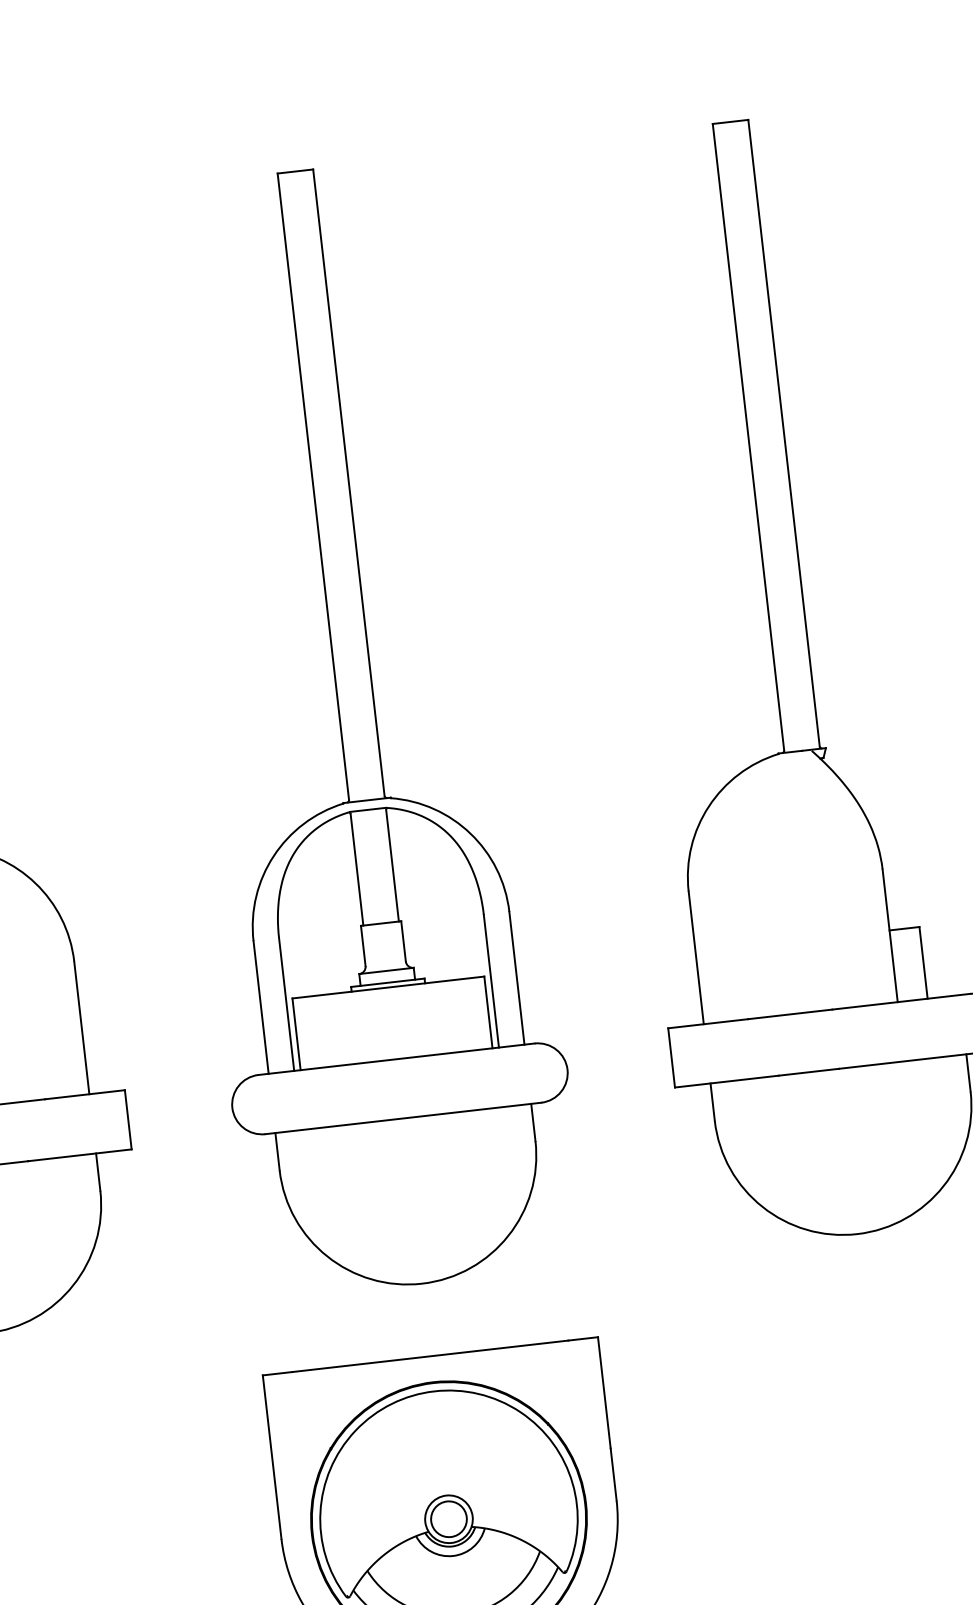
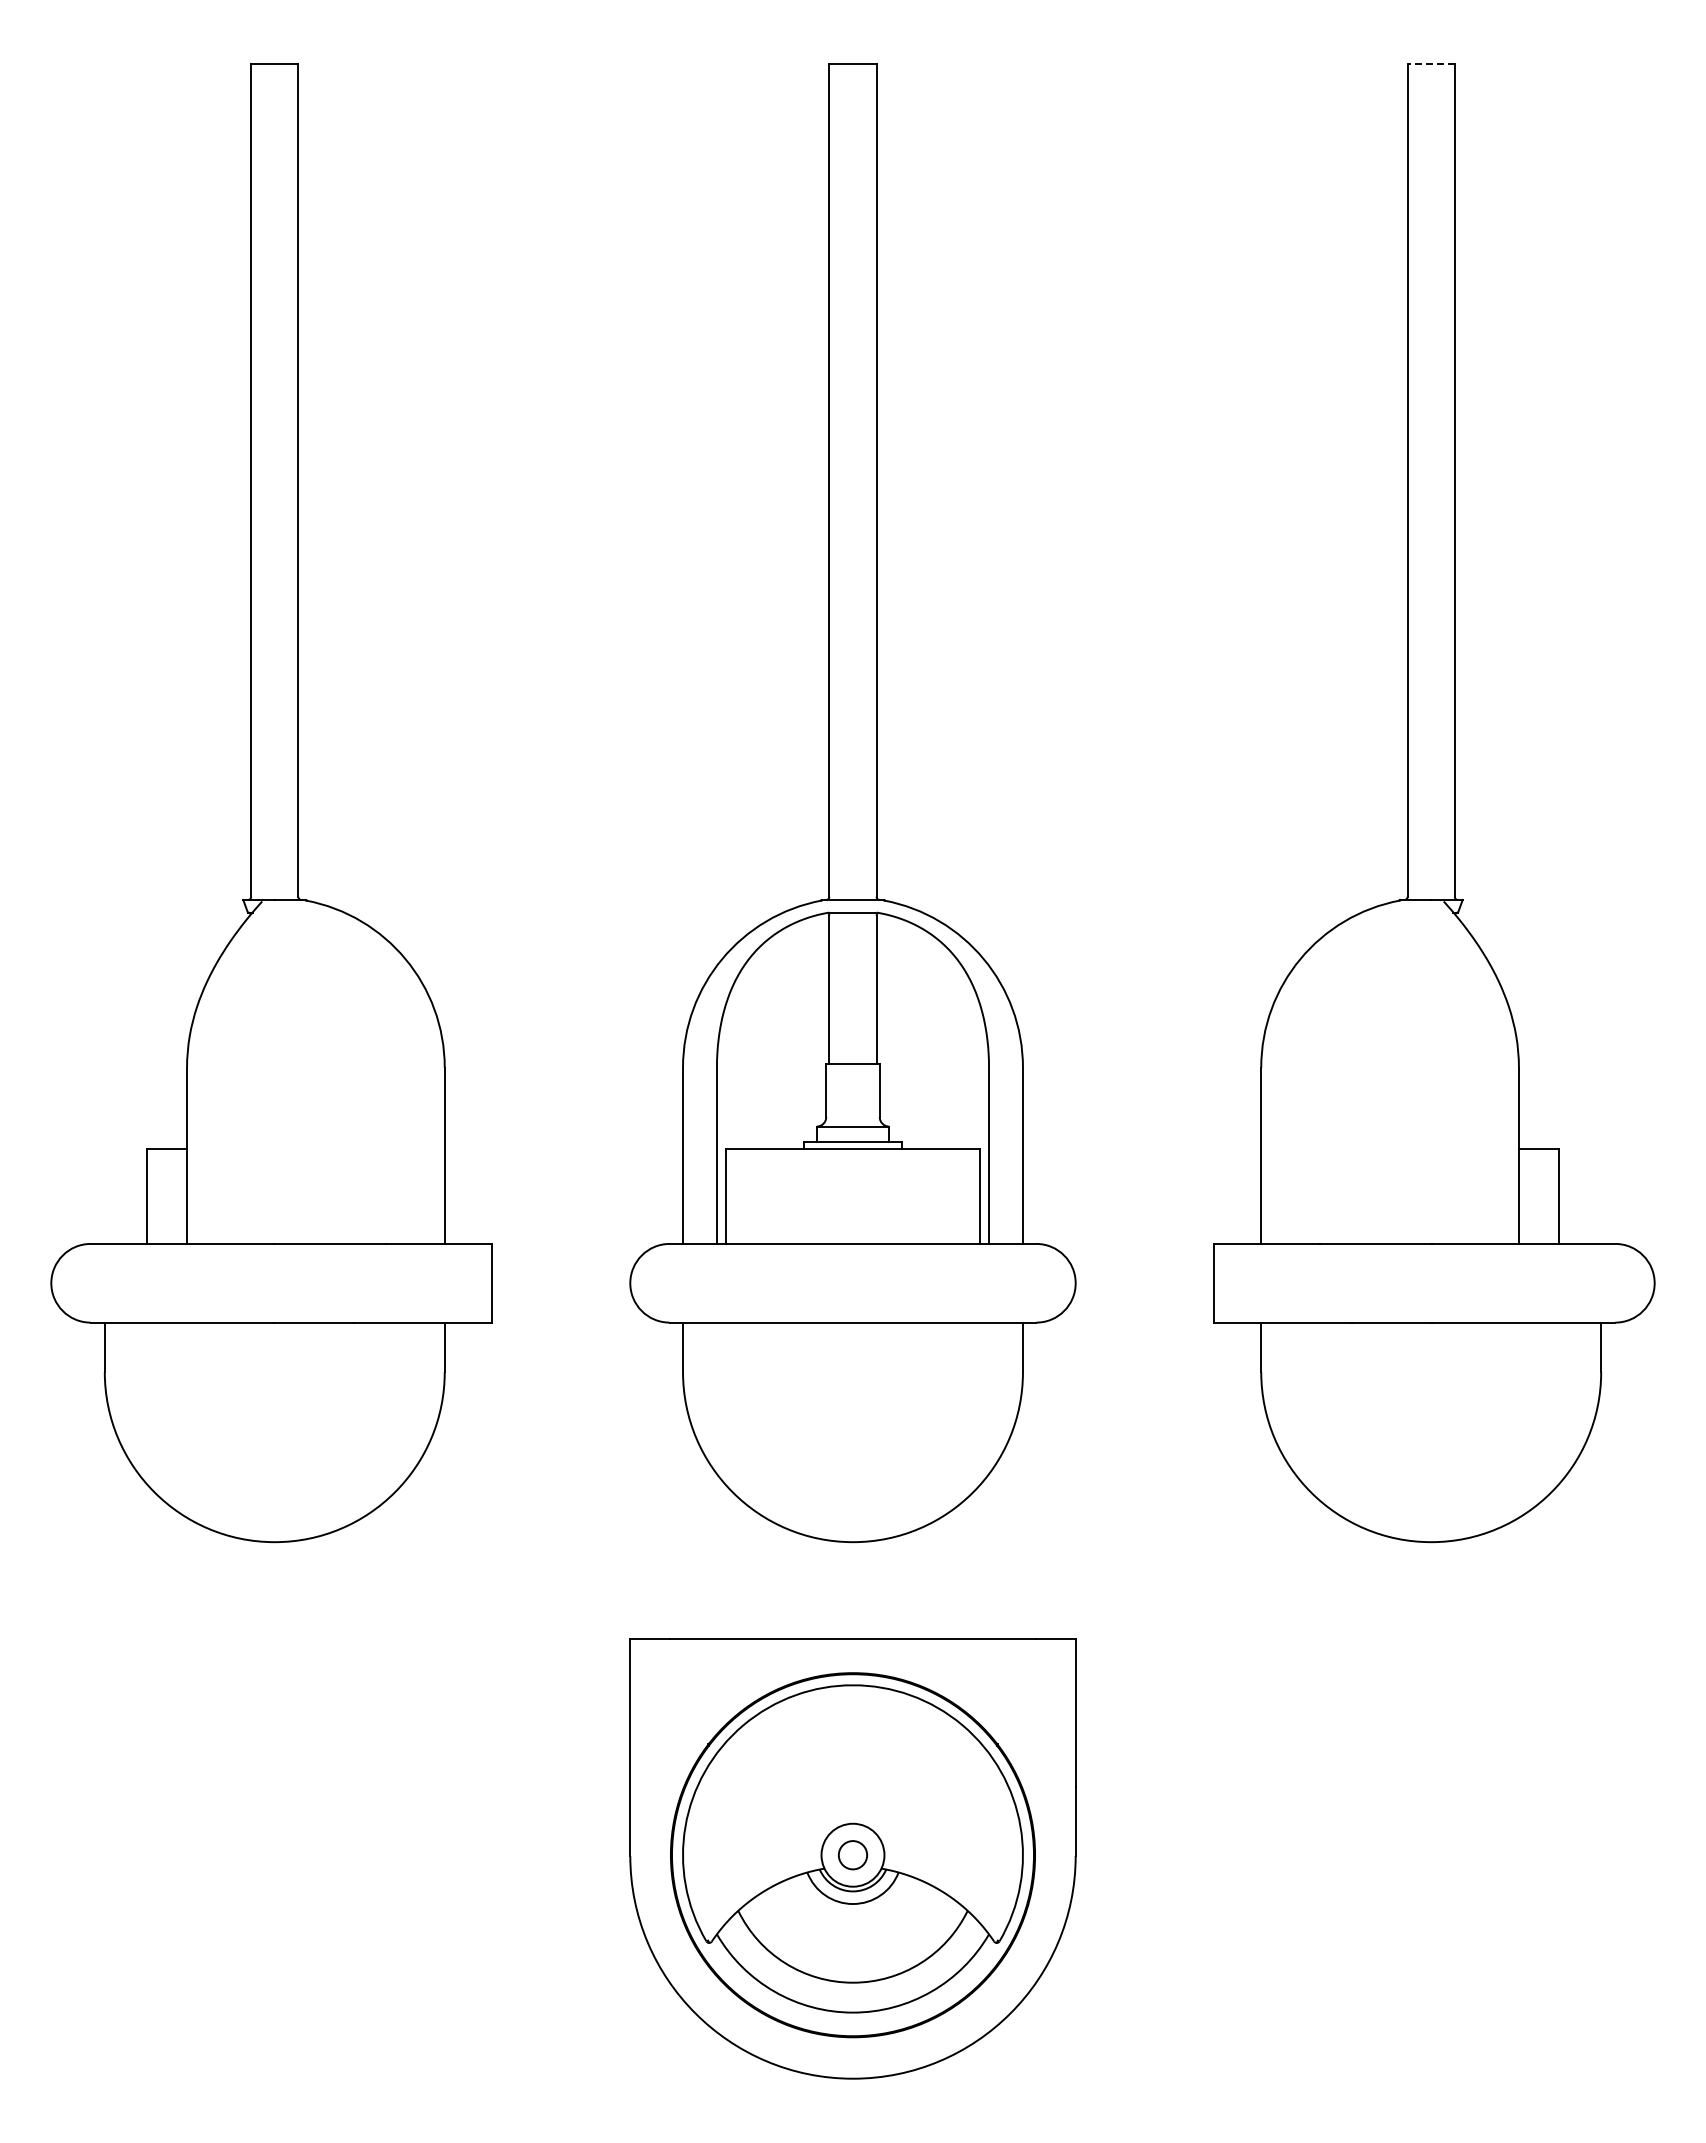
line: (730, 122) -> (1431, 64), solid -> dashed
circle: (448, 1518) -> (852, 1854), size x0.6

